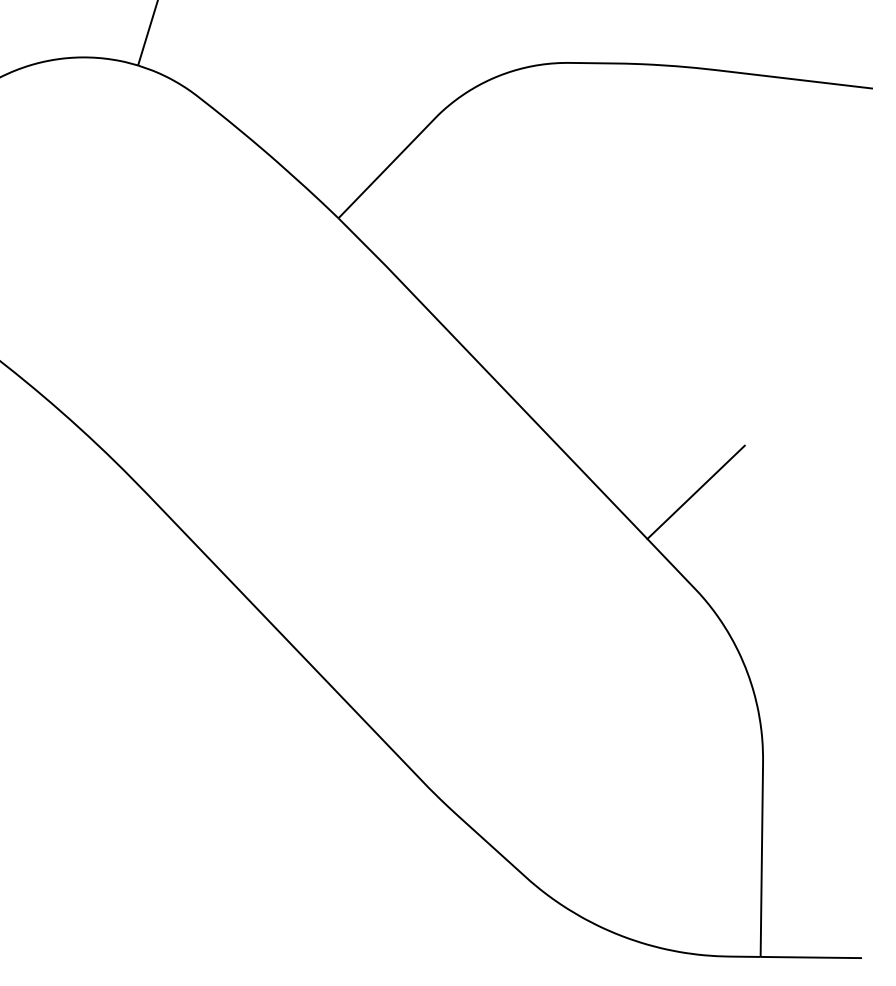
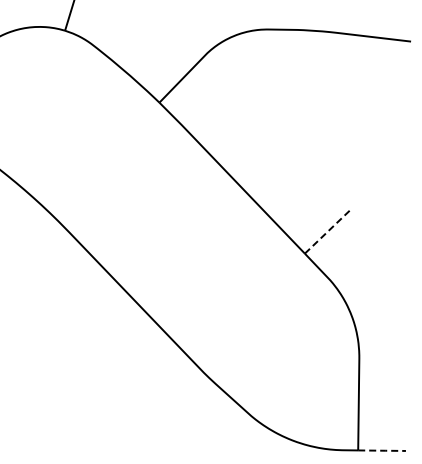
line: (695, 491) -> (327, 231), solid -> dashed
line: (812, 957) -> (382, 450), solid -> dashed

